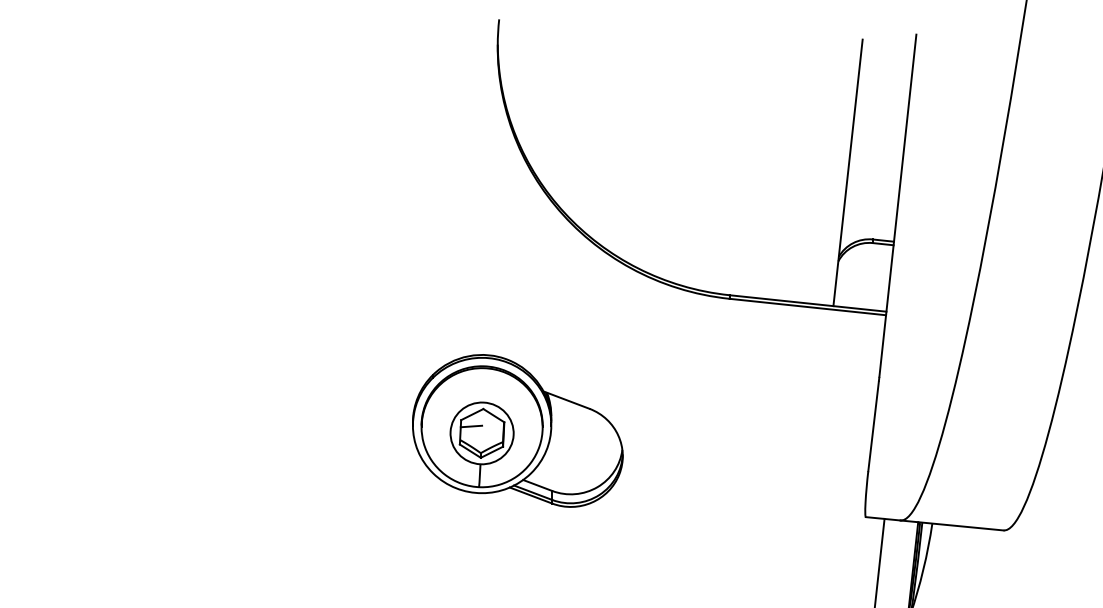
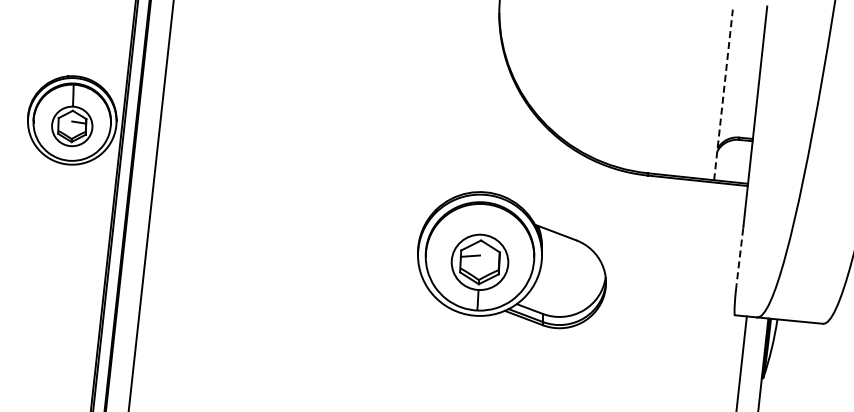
line: (848, 172) -> (723, 94), solid -> dashed
line: (873, 426) -> (739, 257), solid -> dashed
part: (518, 429) -> (512, 259), size x1.4

